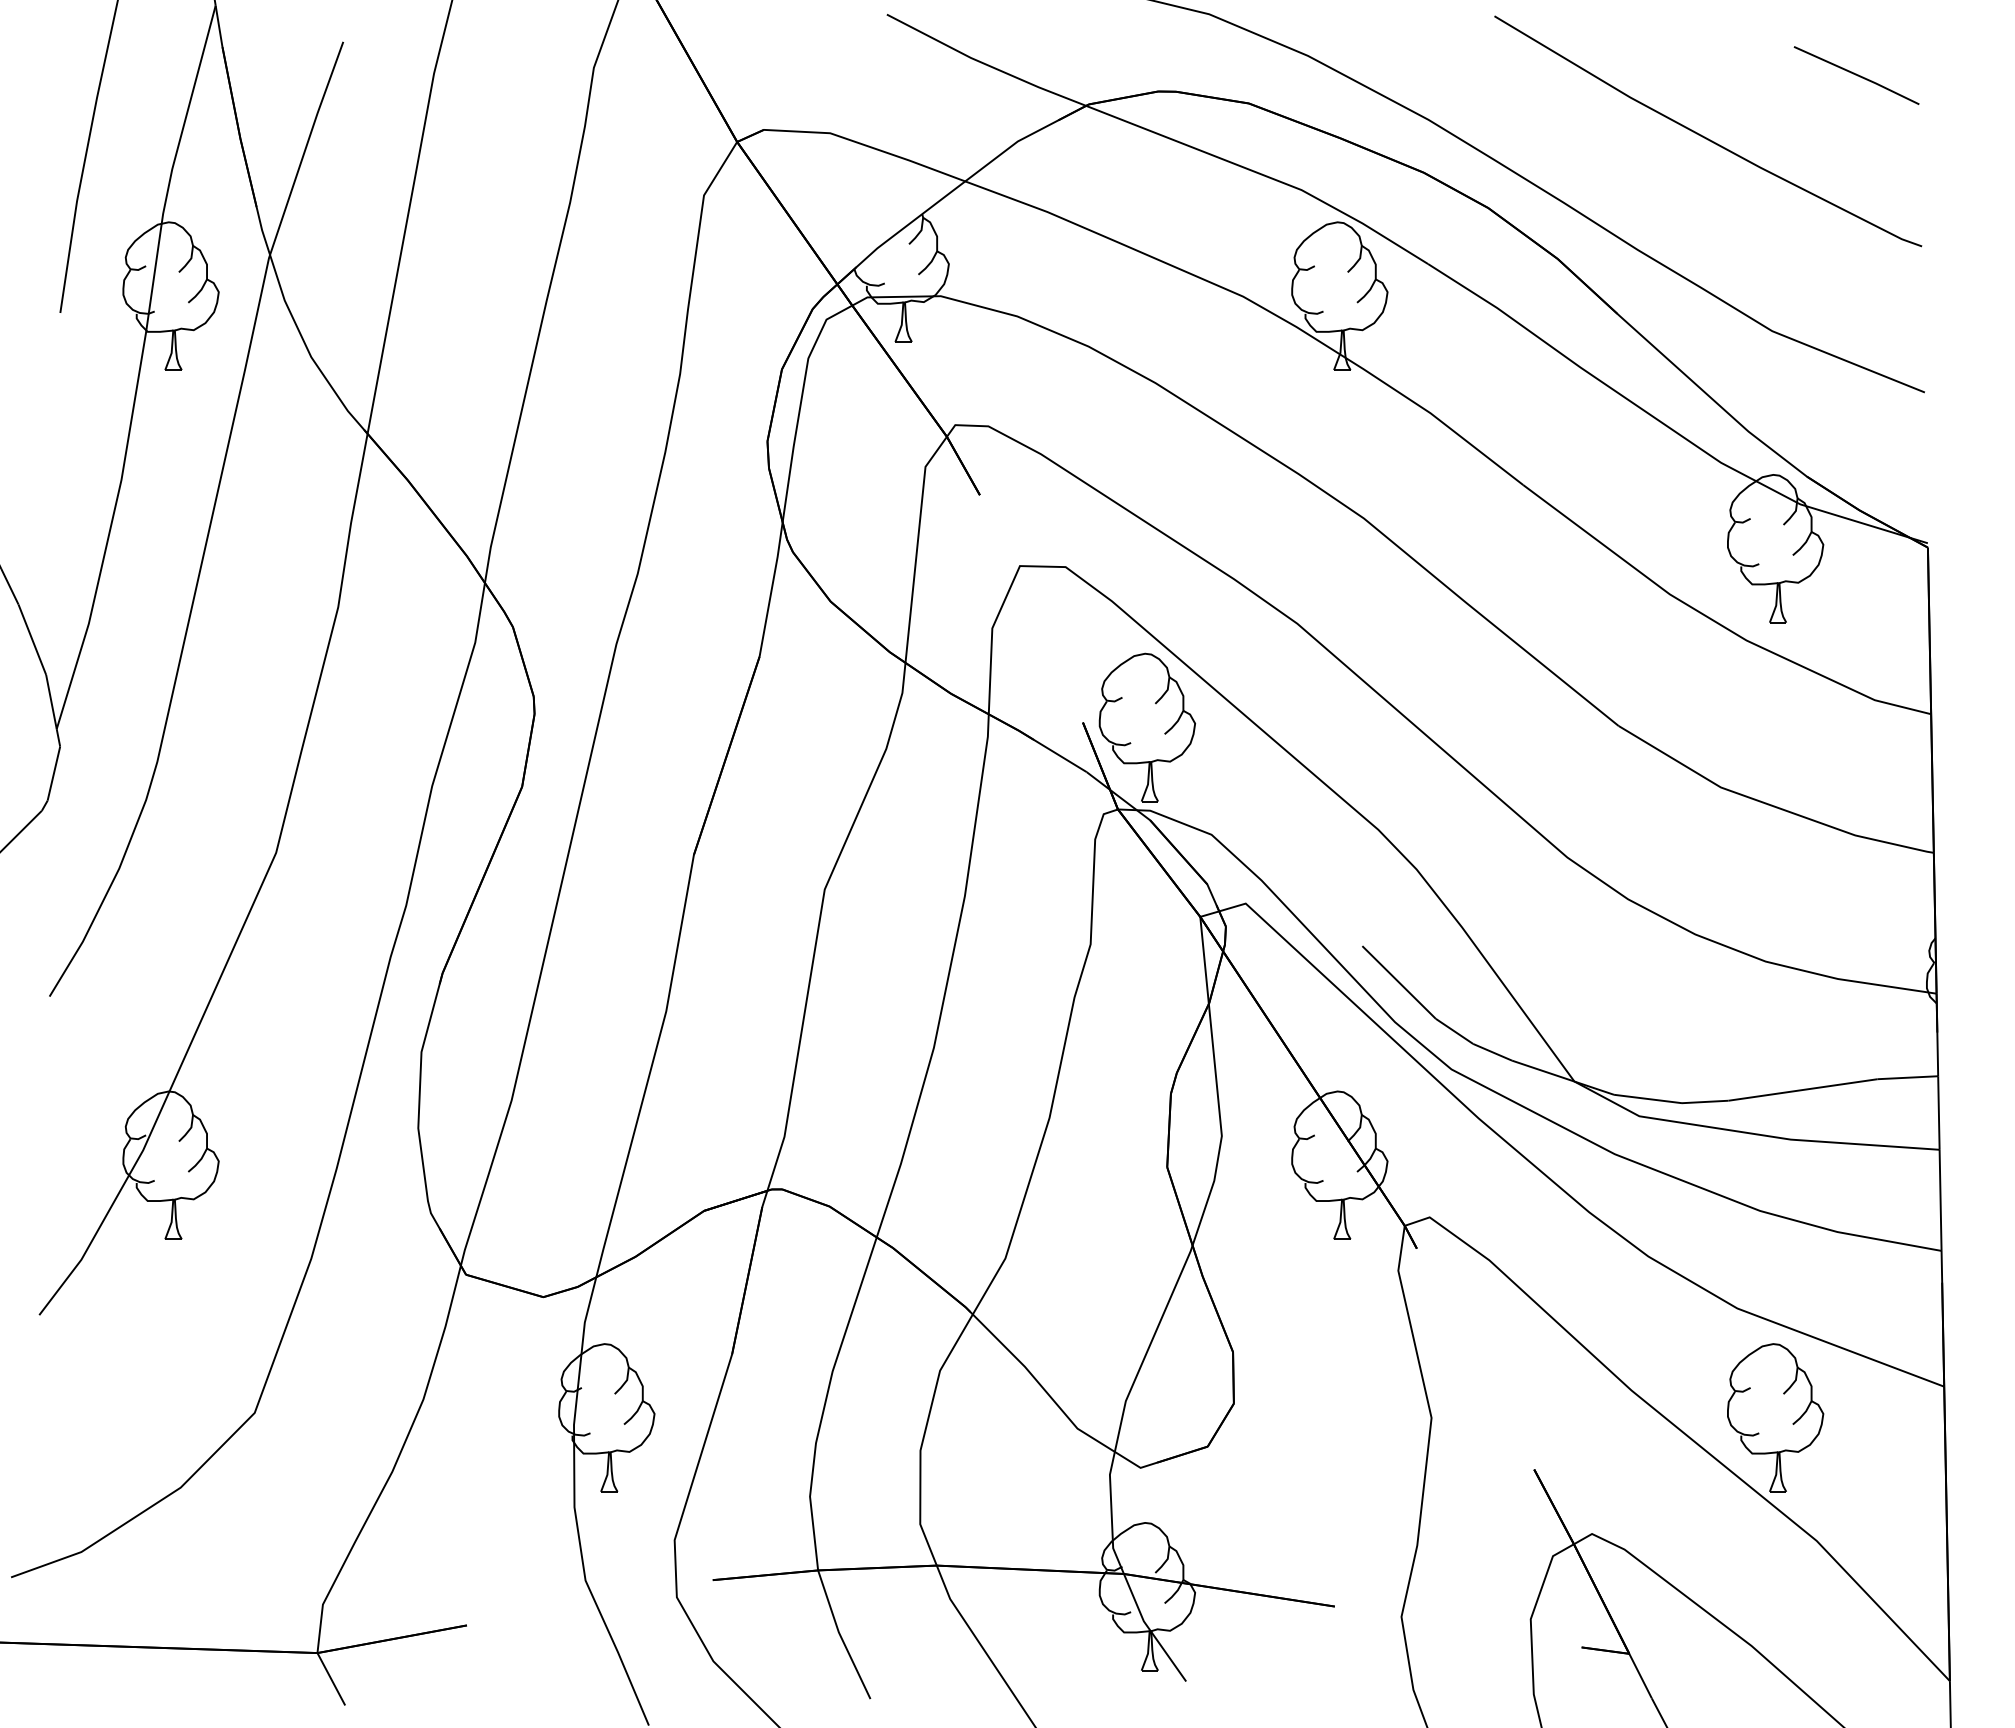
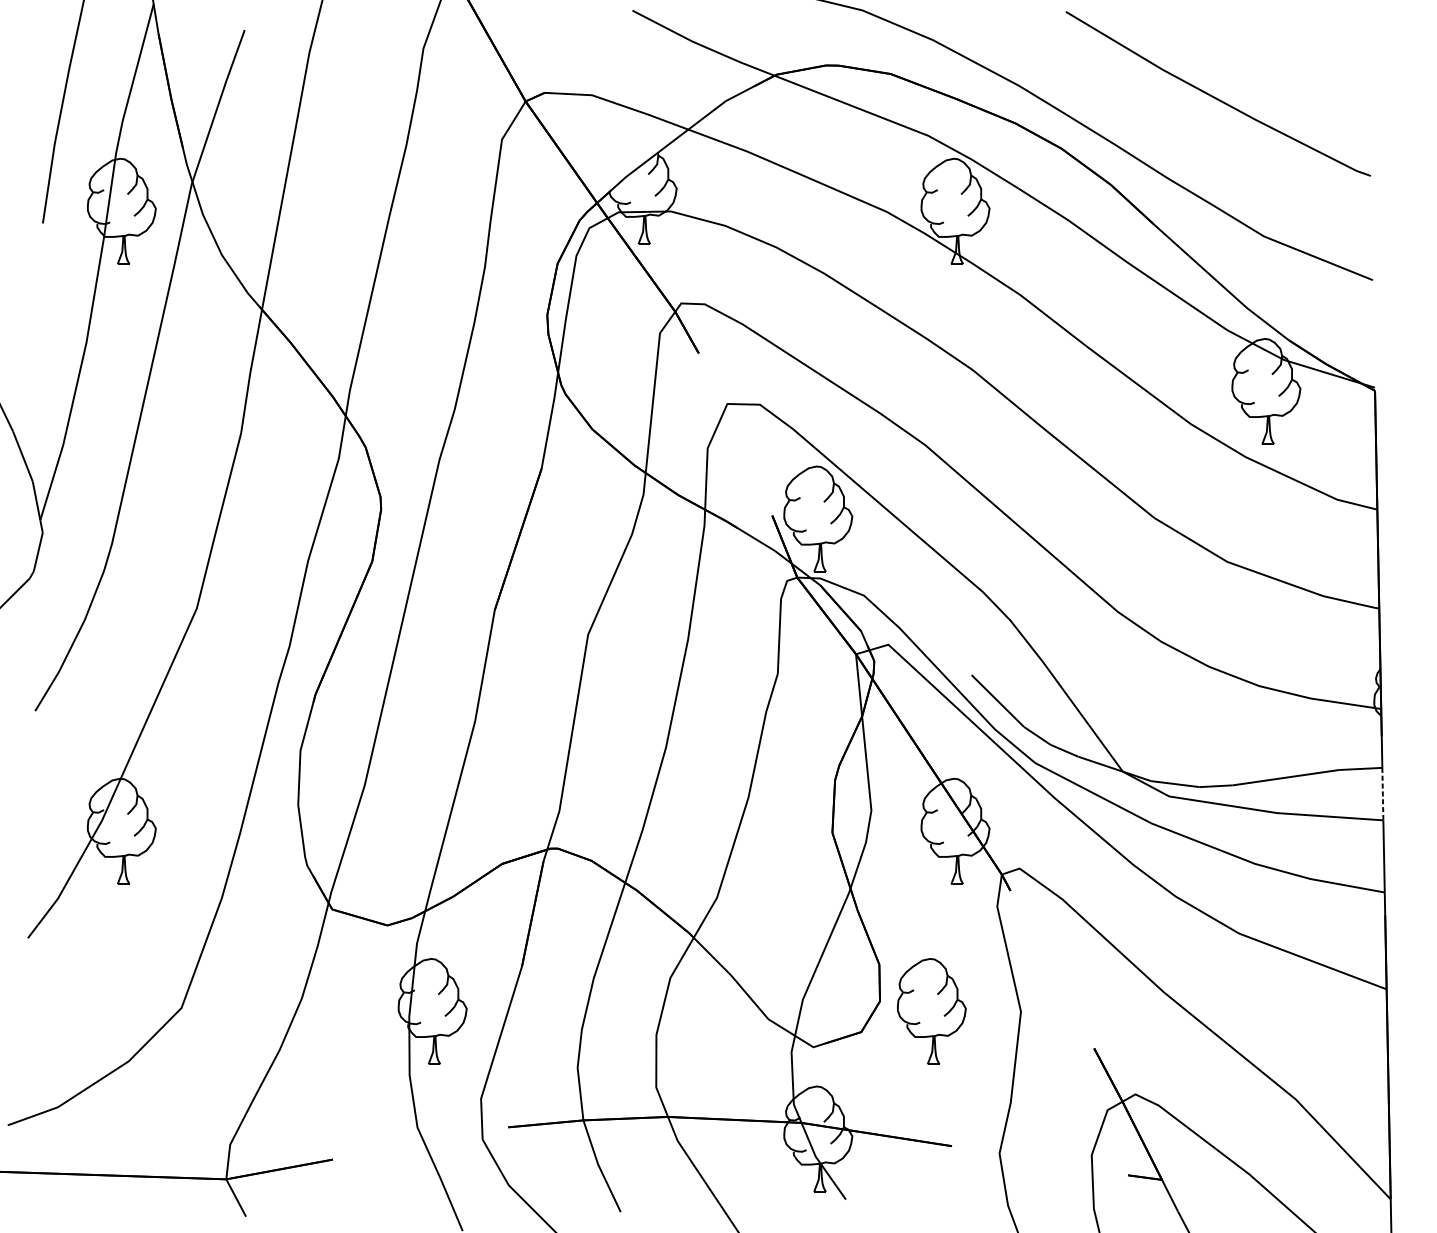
line: (1856, 75) -> (1324, 54), removed
line: (1938, 1113) -> (1382, 794), solid -> dashed
part: (1775, 1417) -> (931, 1011), moved

